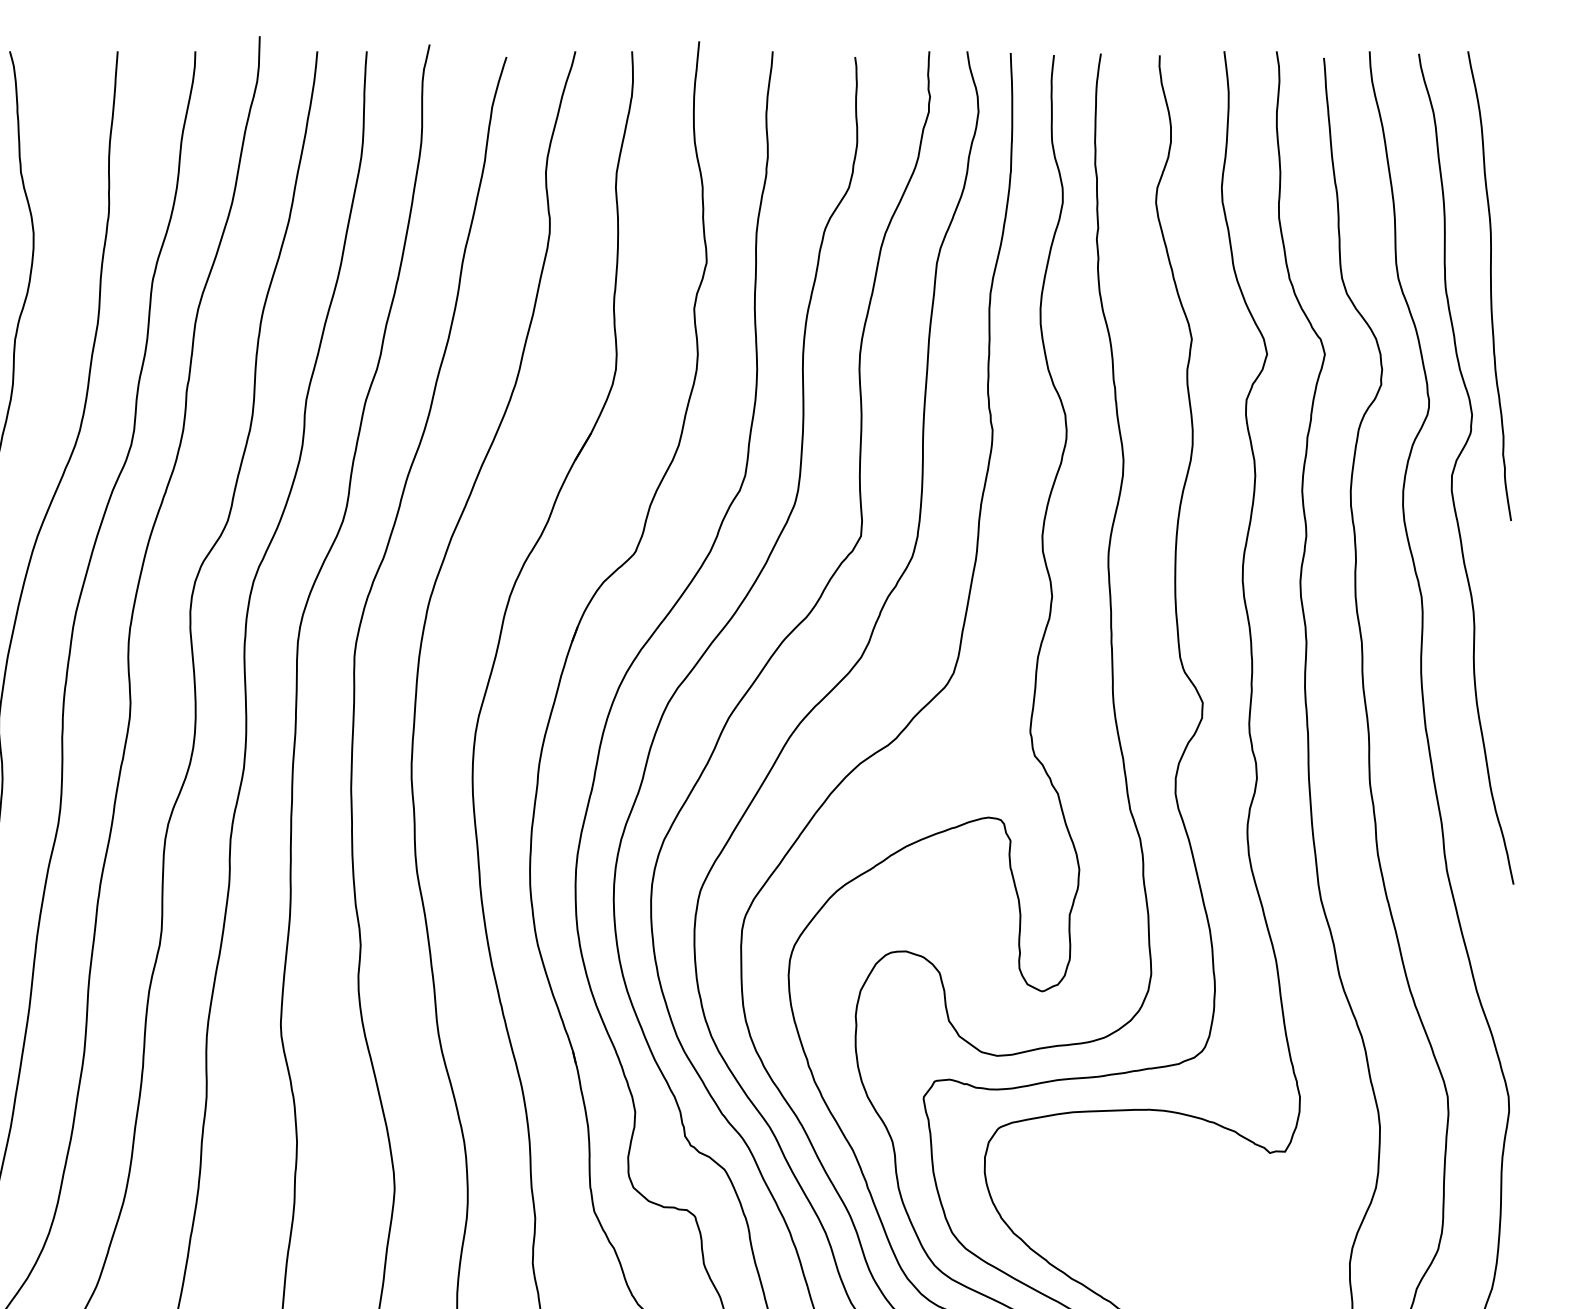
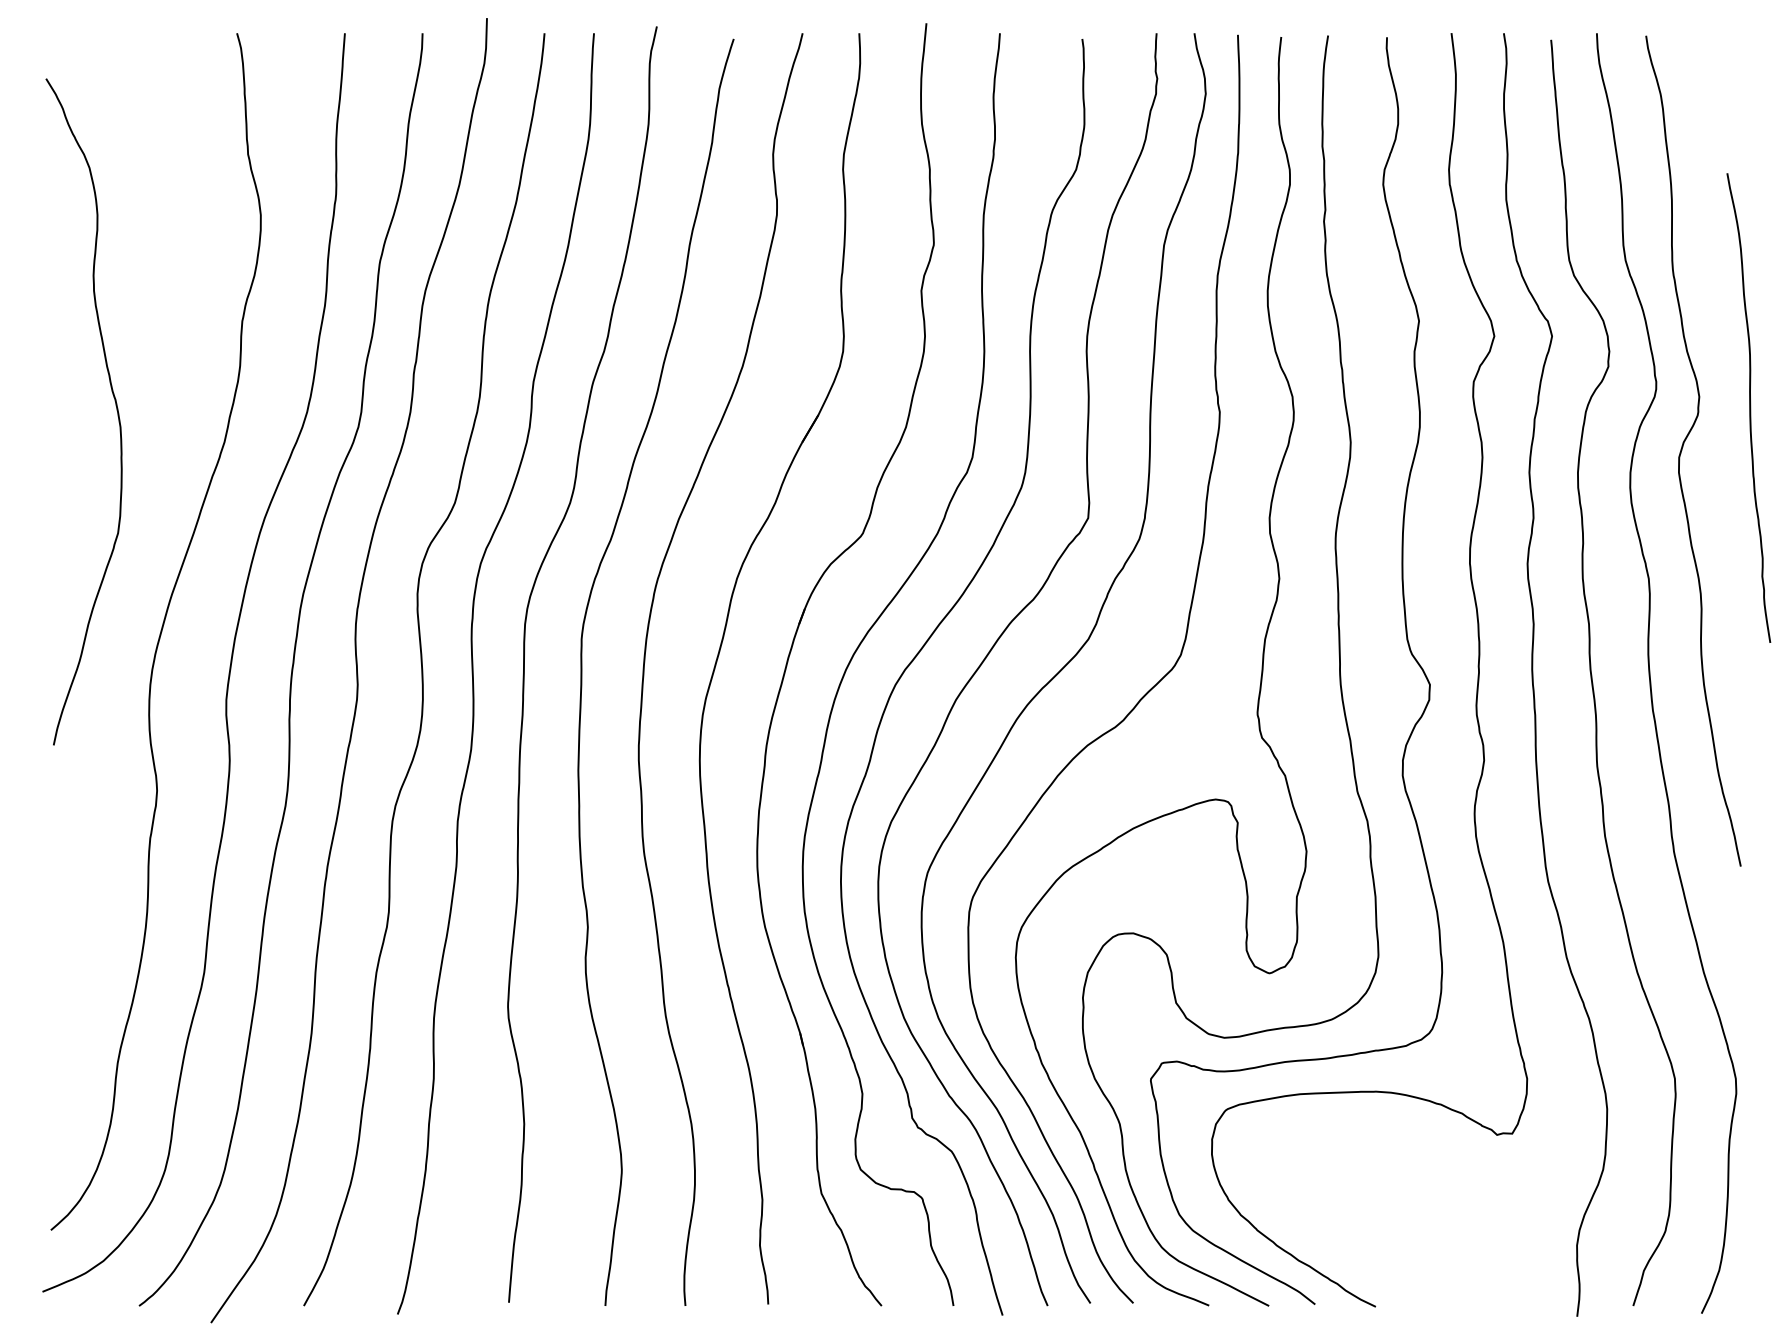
curve: (1490, 285) -> (1749, 407), moved

